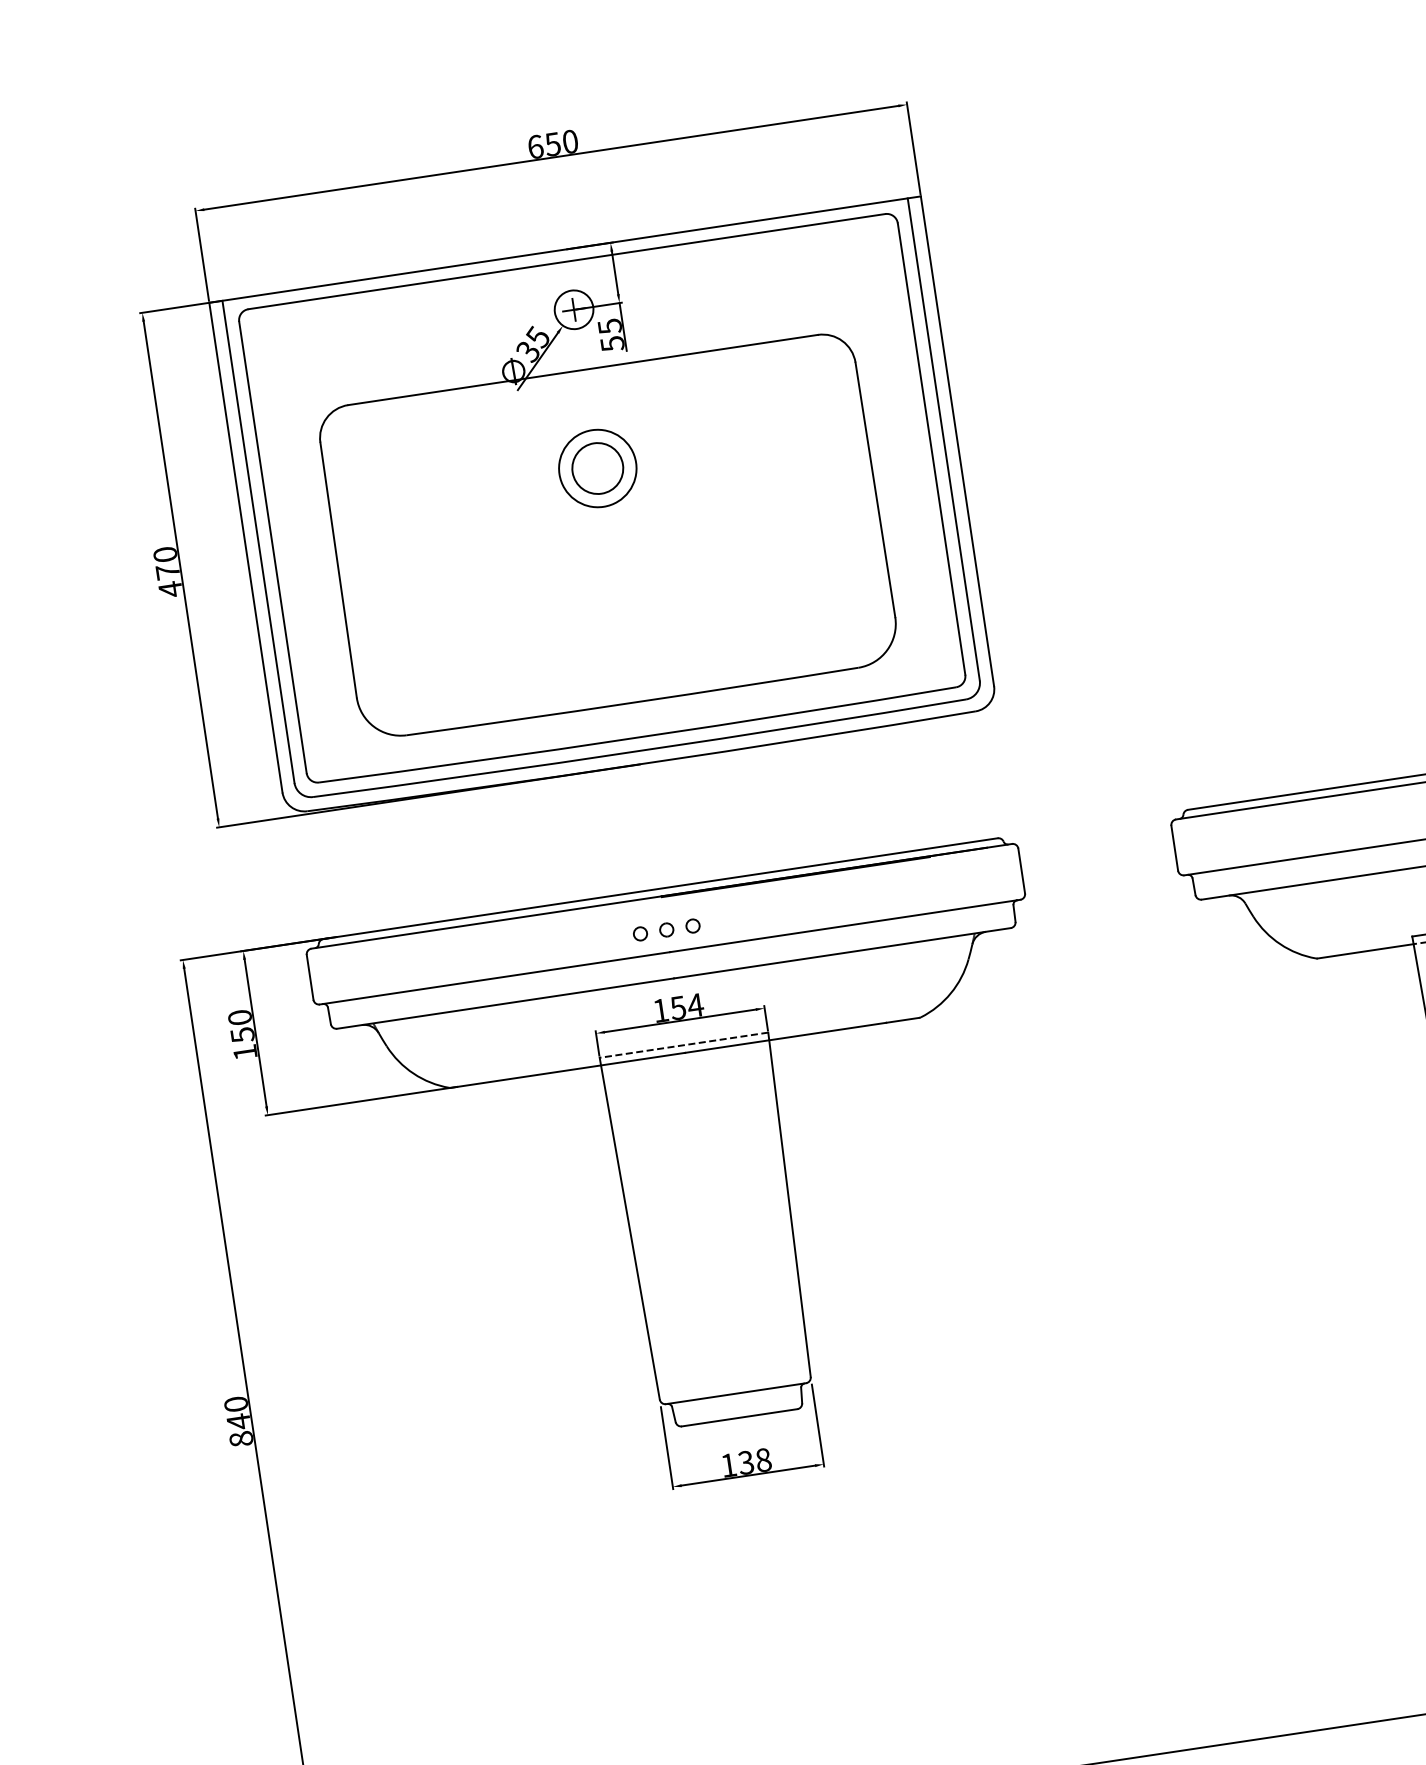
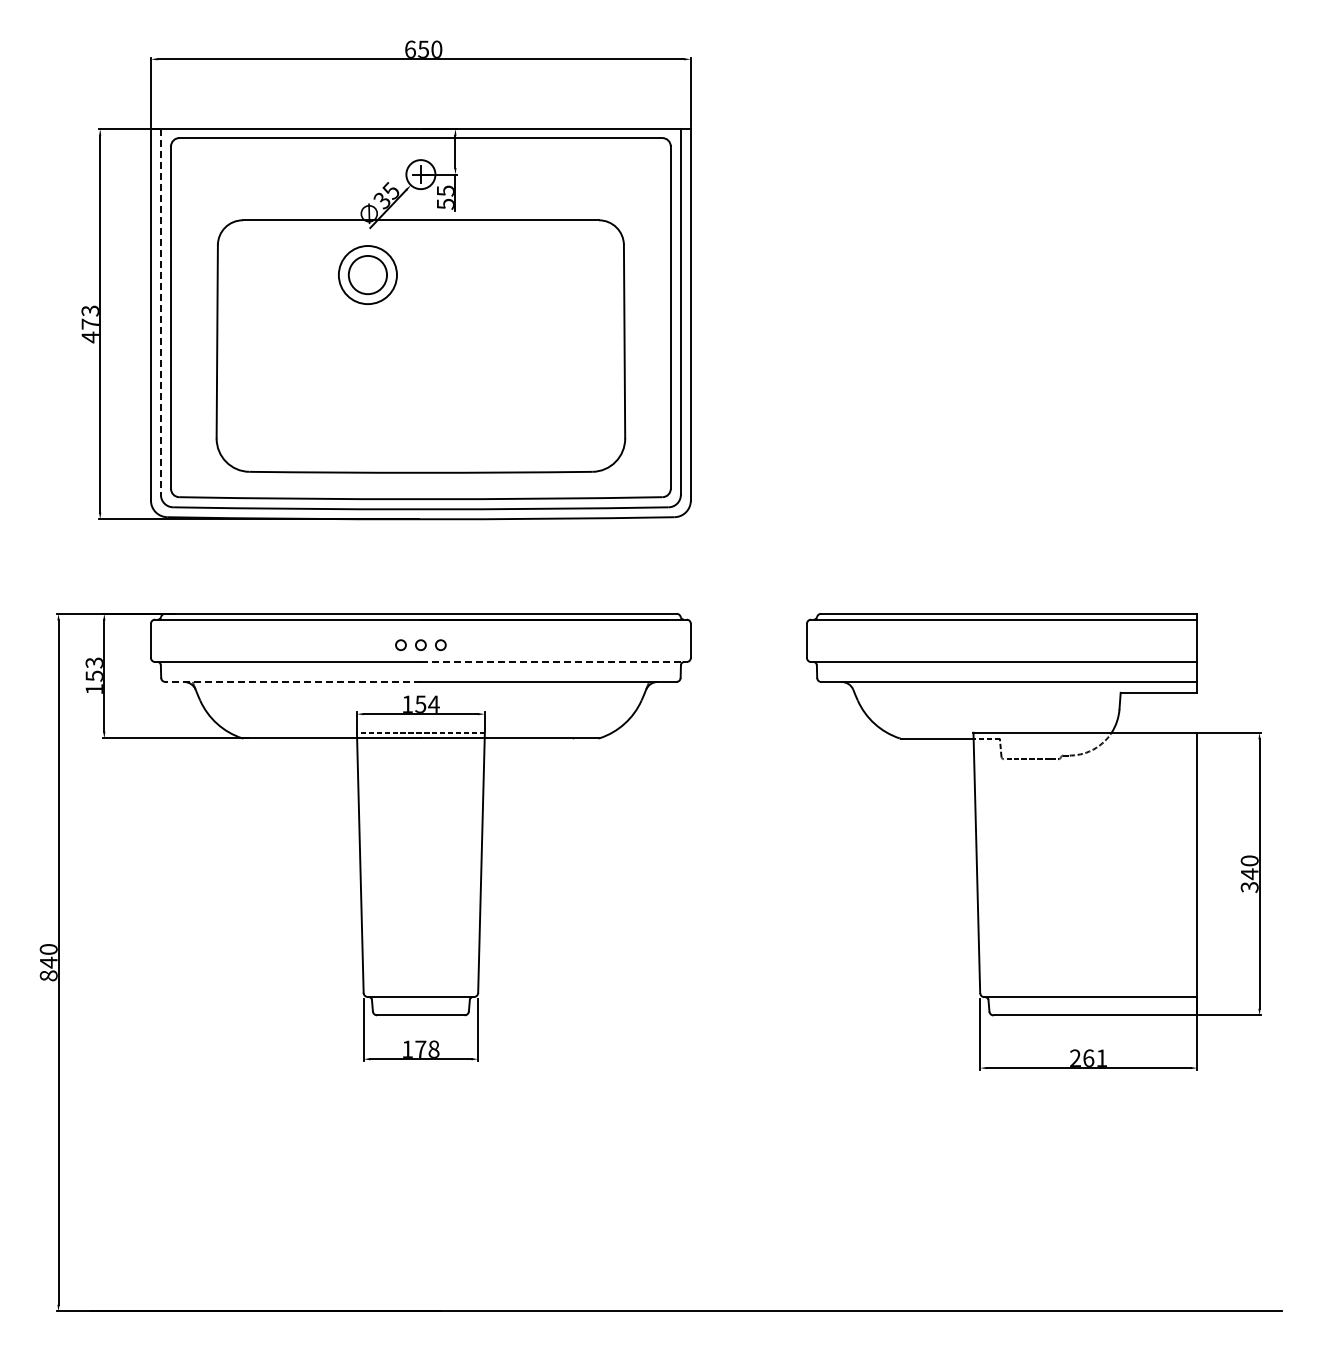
part: (597, 467) -> (367, 274), moved
line: (257, 541) -> (160, 311), solid -> dashed
text: (164, 554) -> (89, 310), 470 -> 473
line: (843, 926) -> (552, 662), solid -> dashed
line: (505, 1002) -> (293, 681), solid -> dashed
text: (238, 1017) -> (93, 662), 150 -> 153
text: (745, 1461) -> (420, 1048), 138 -> 178

